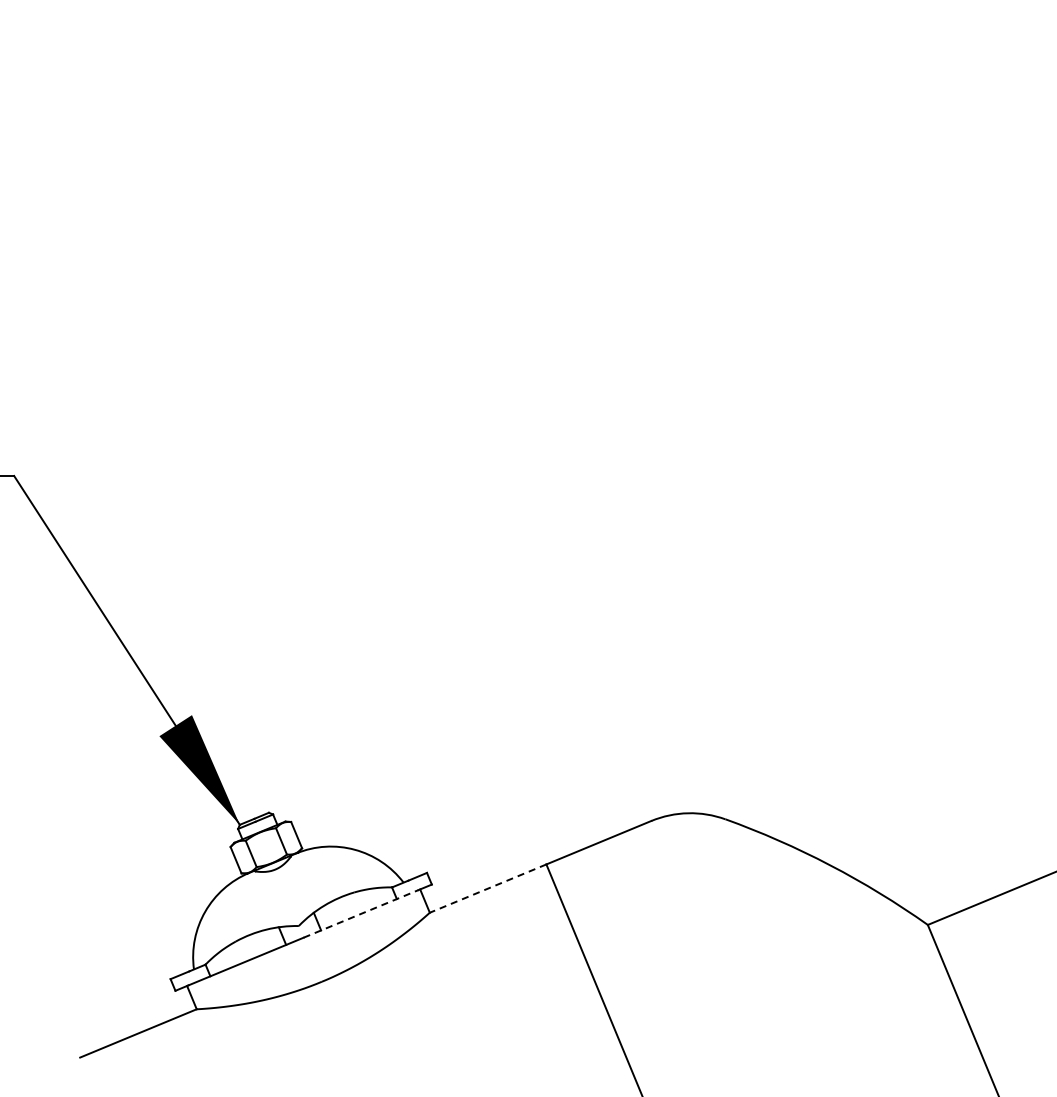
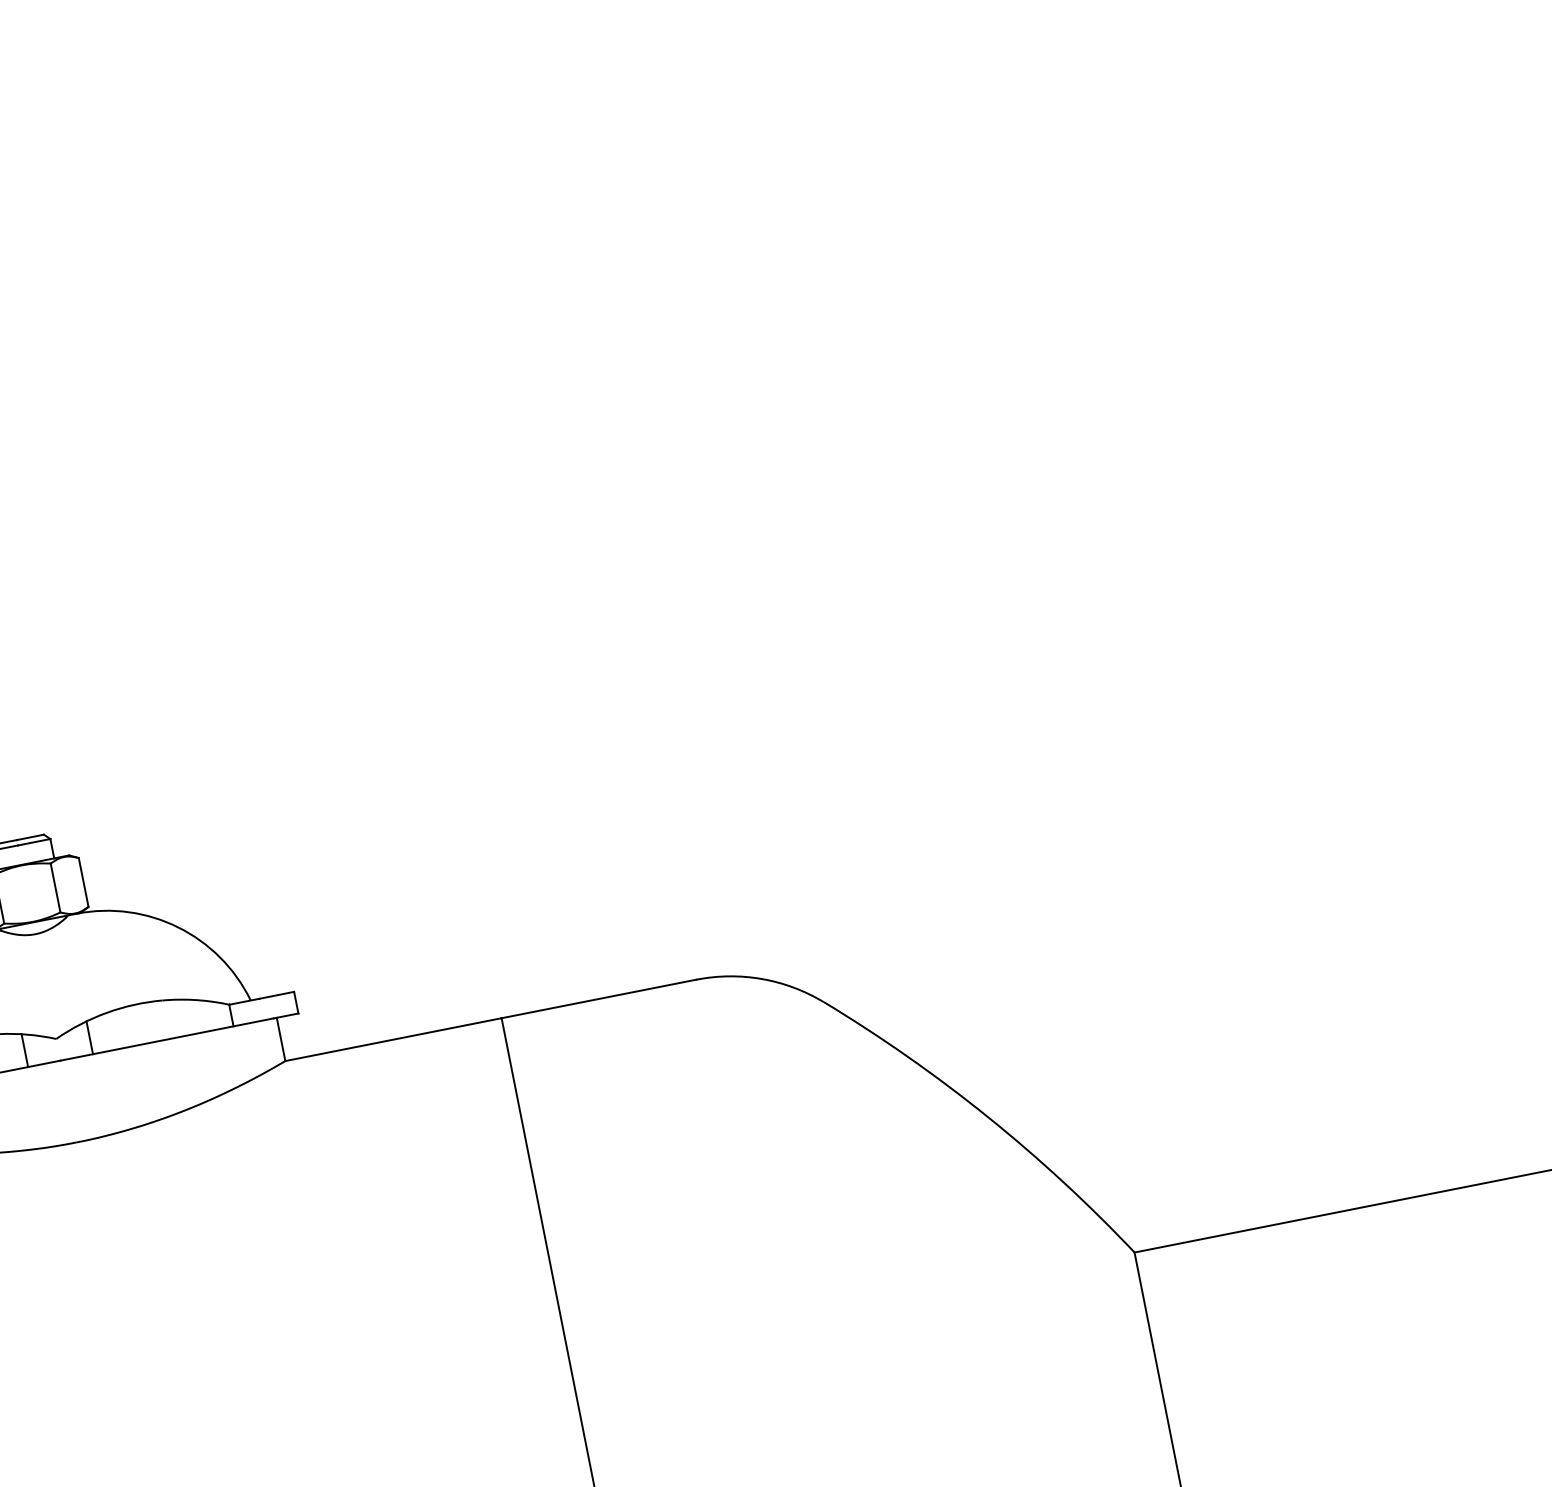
line: (487, 888) -> (392, 1039), dashed -> solid
line: (361, 913) -> (167, 1038), dashed -> solid

